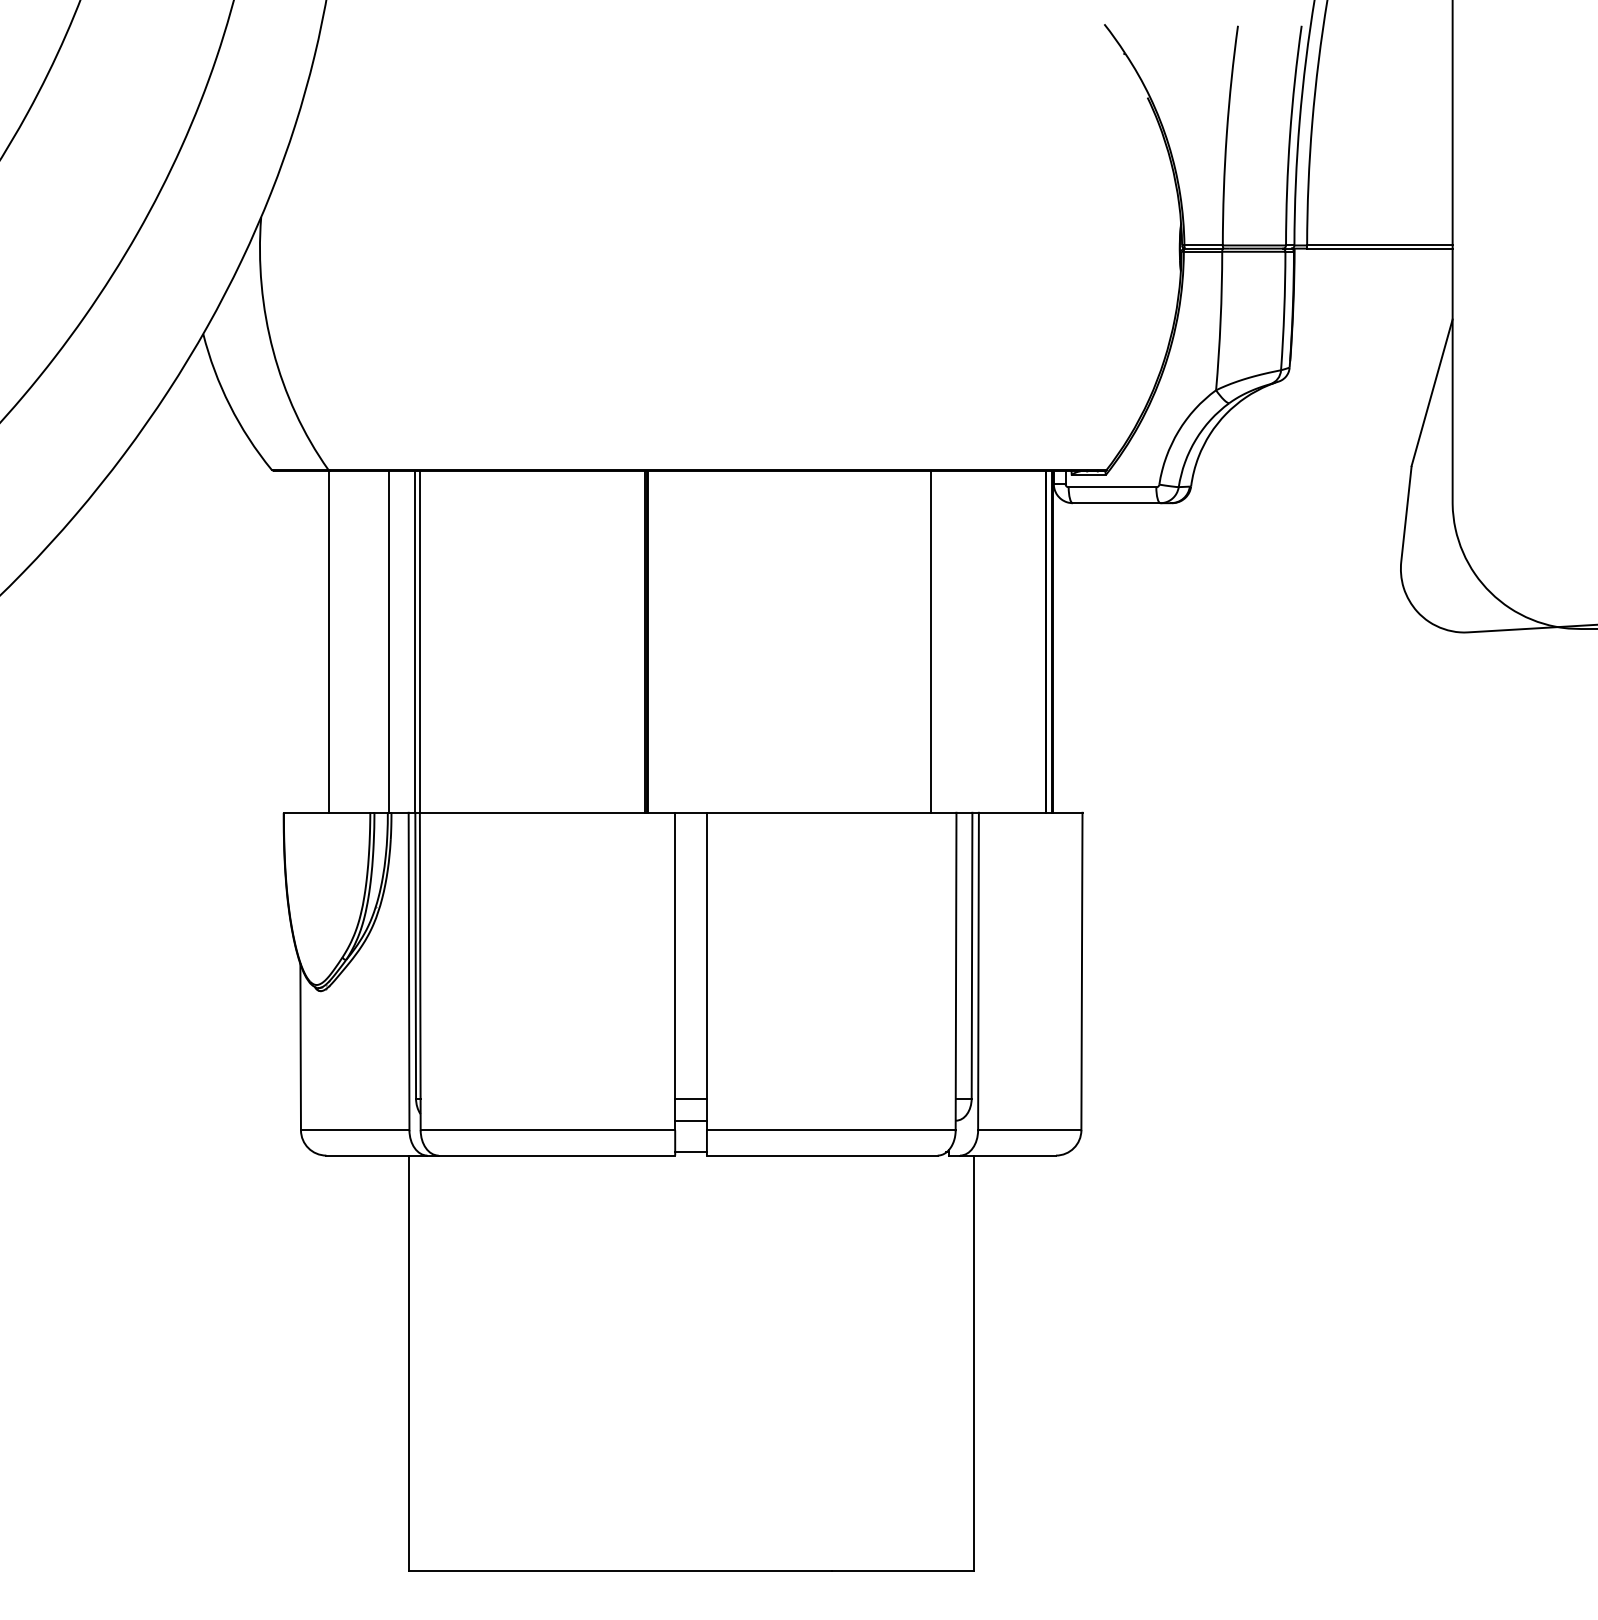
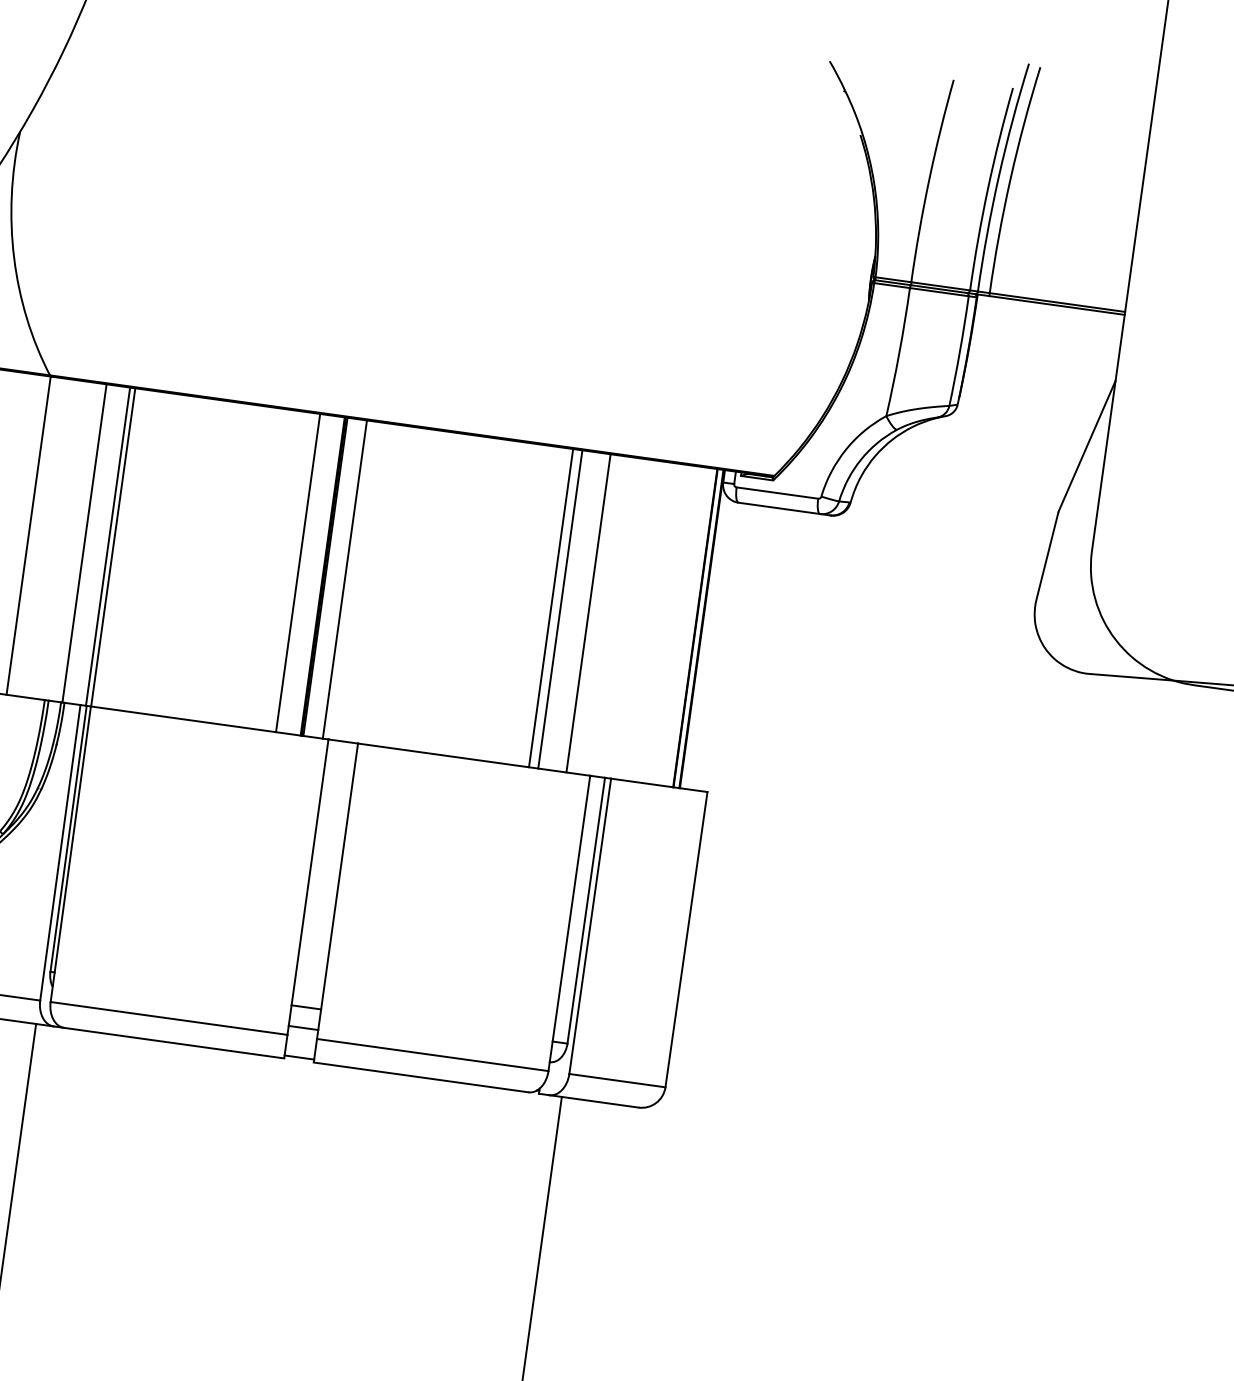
line: (618, 641) -> (297, 572), added
line: (669, 641) -> (345, 579), added
line: (890, 641) -> (550, 607), added
line: (900, 641) -> (560, 609), added

